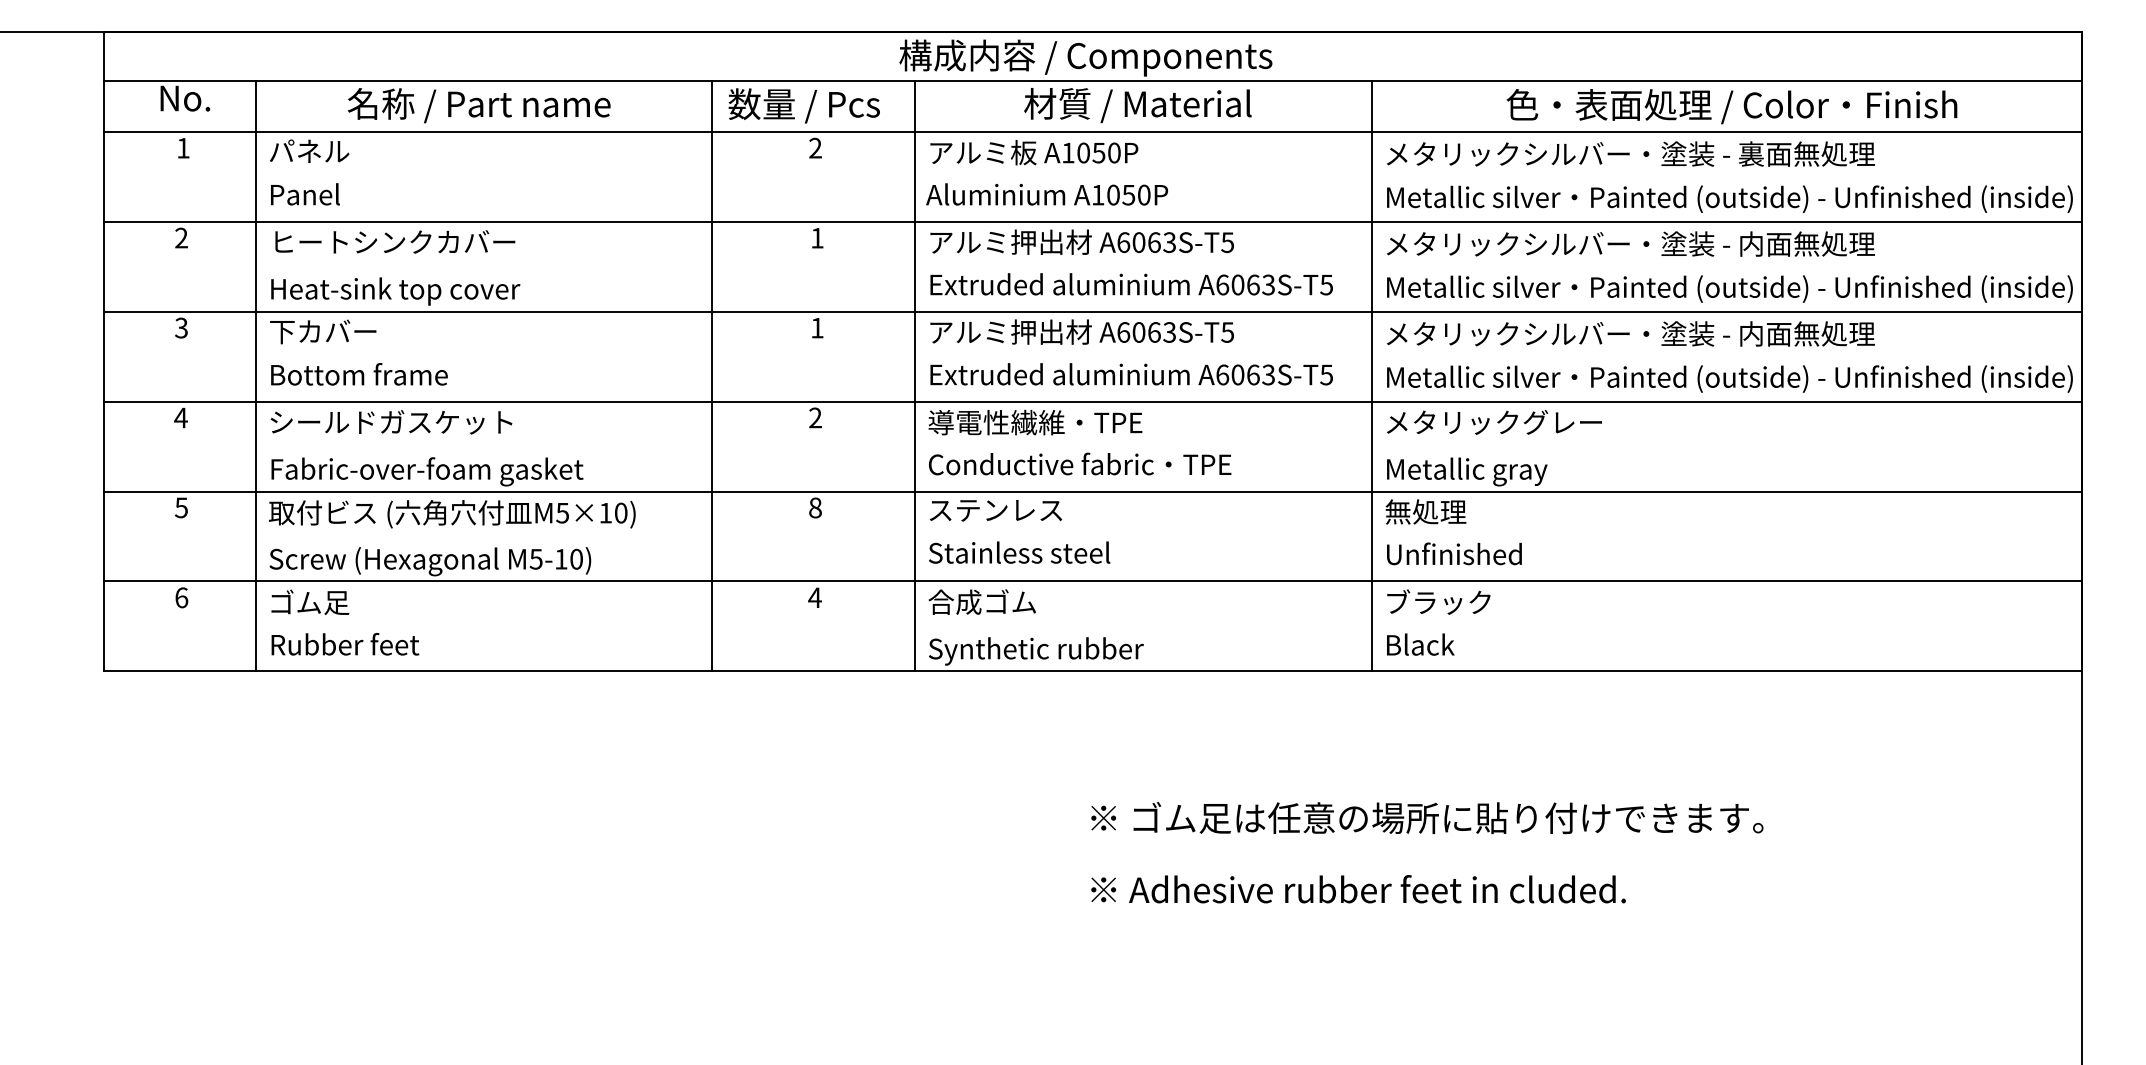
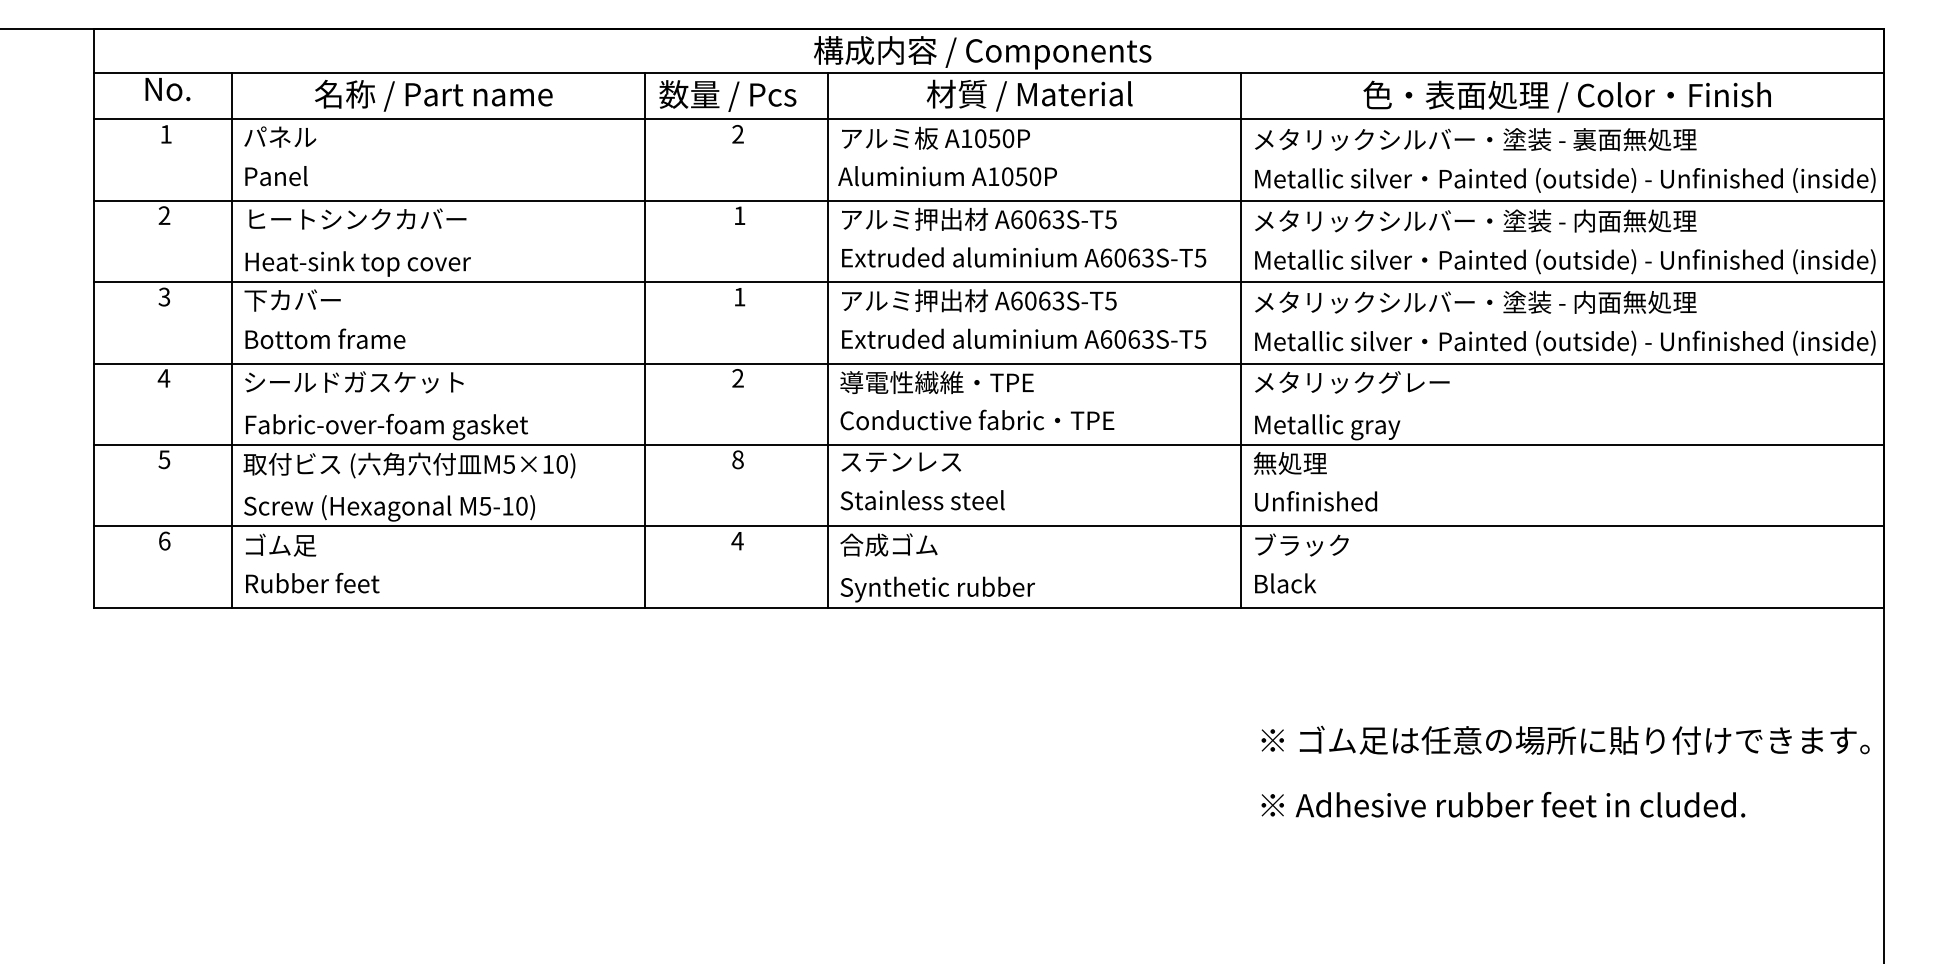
text: (1427, 852) -> (1565, 771), moved

